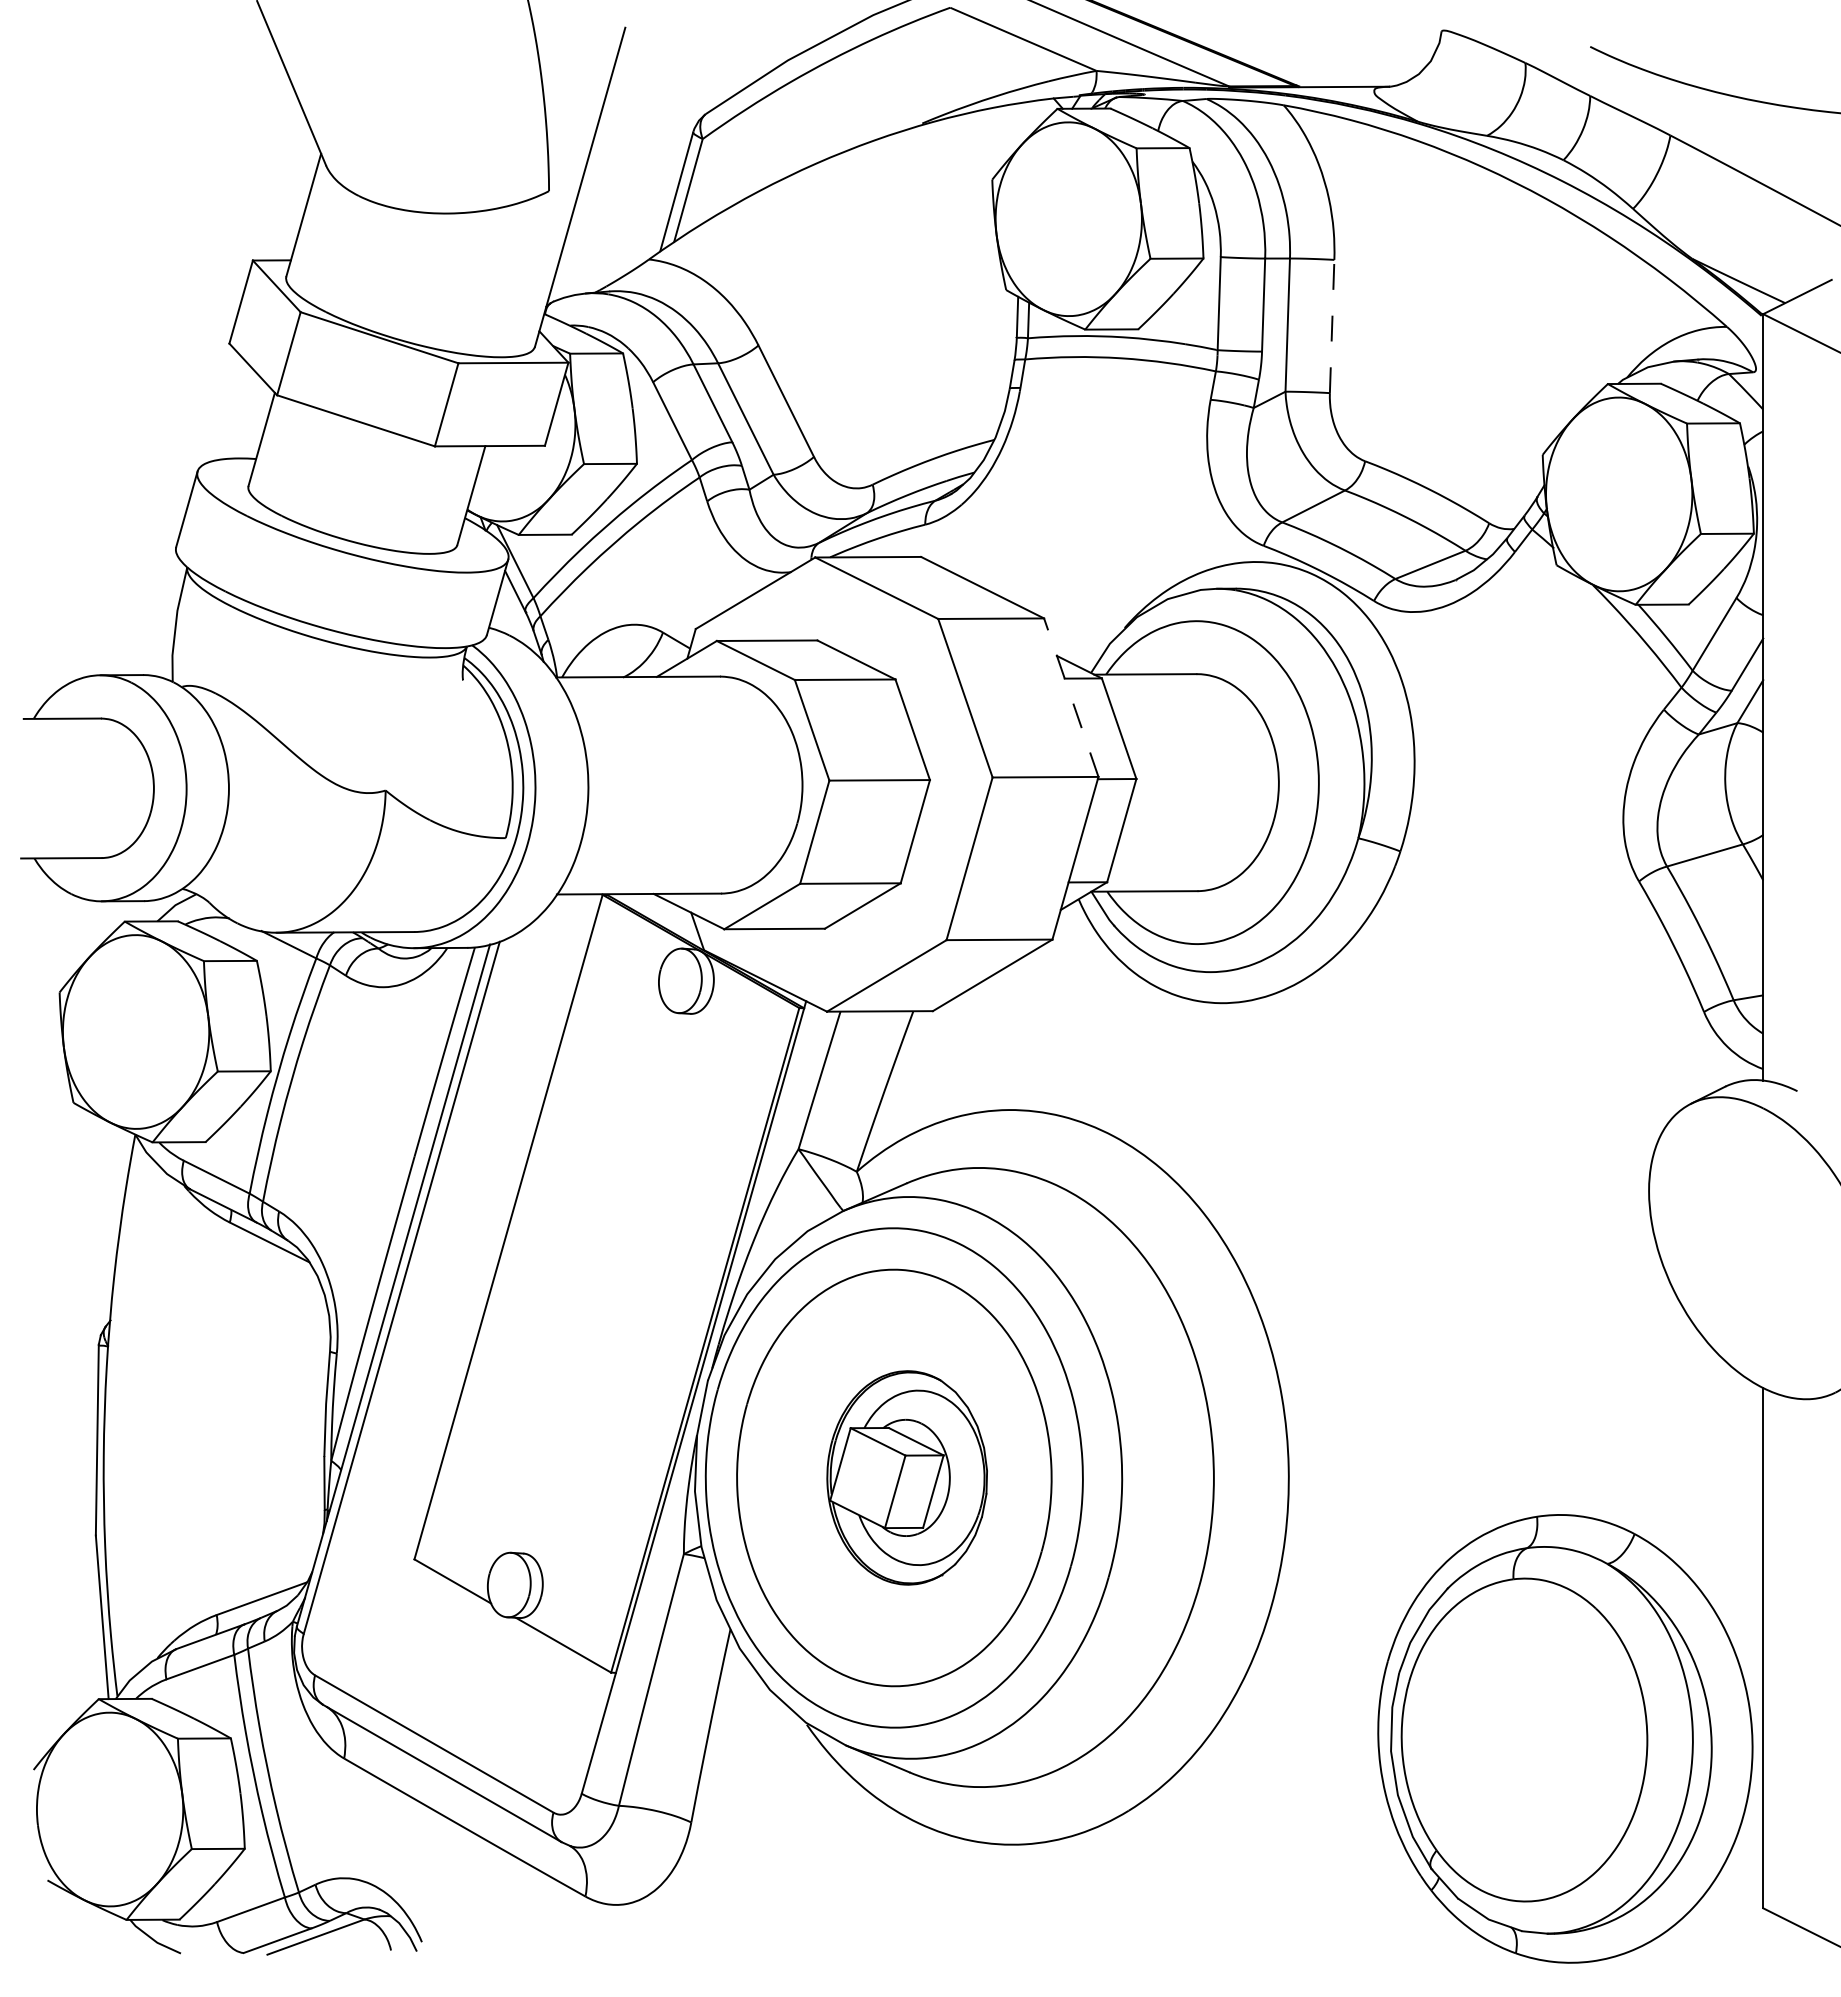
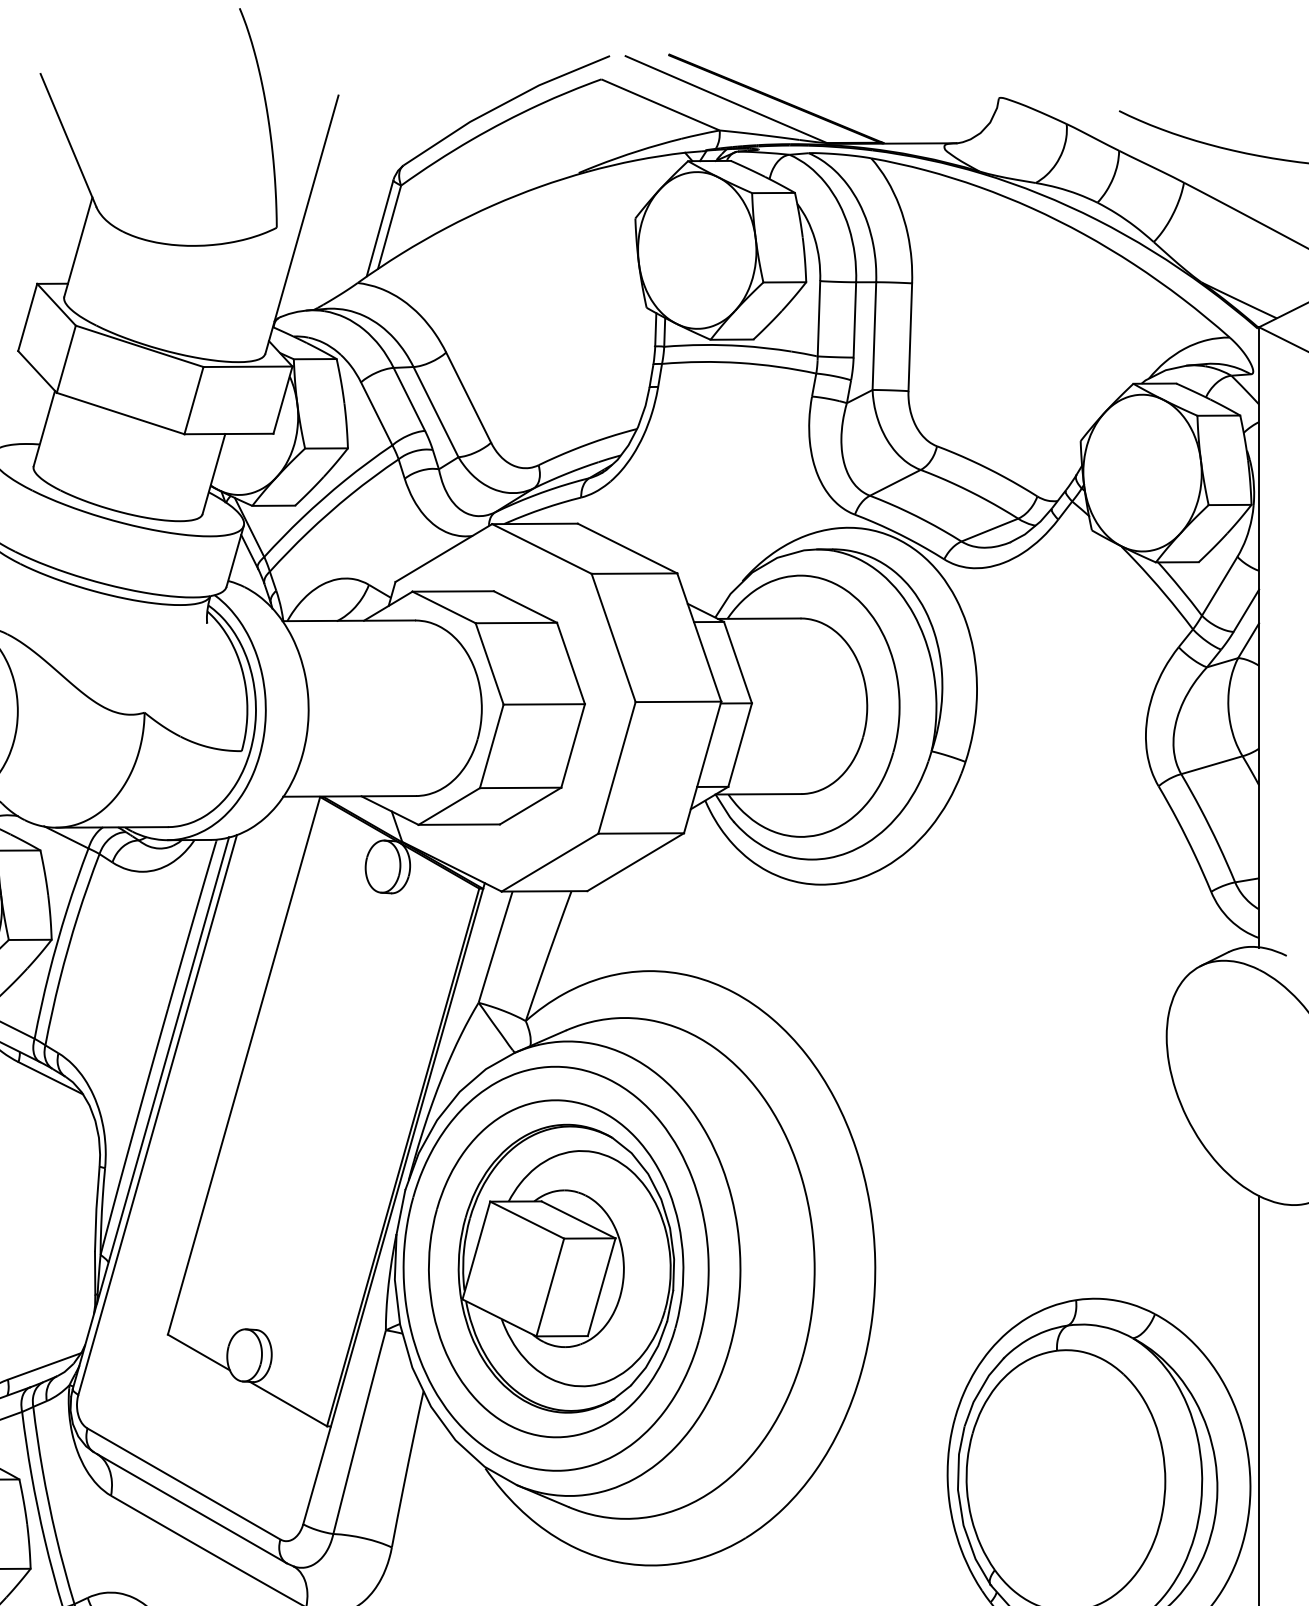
line: (1332, 326) -> (910, 337), dashed -> solid
line: (1071, 697) -> (699, 637), dashed -> solid
part: (907, 1477) -> (566, 1268), size x1.67

